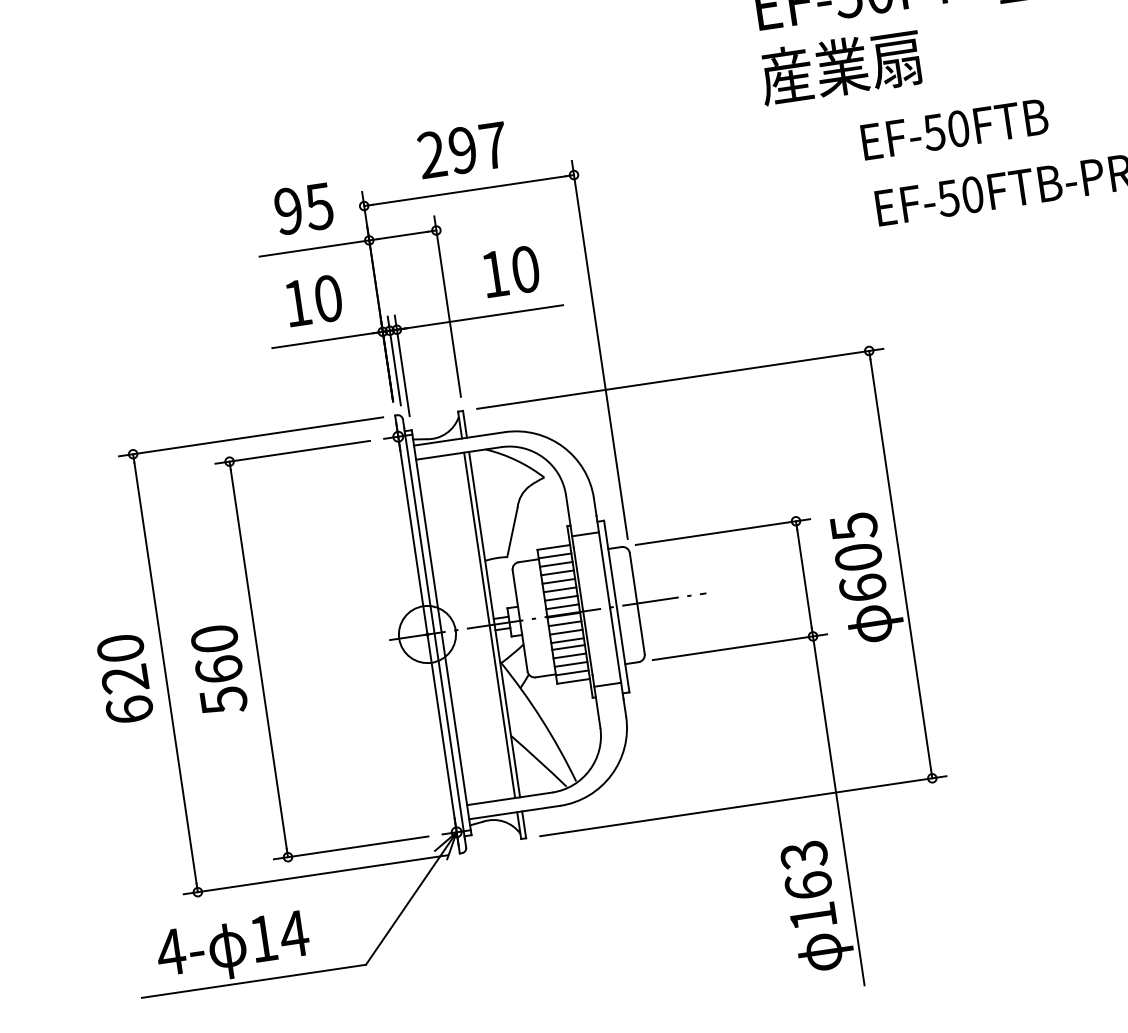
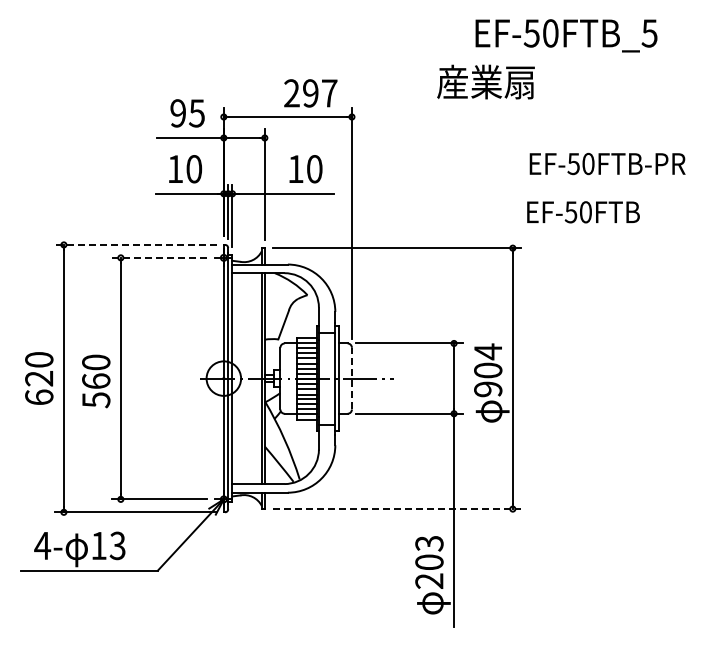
text: (840, 66) -> (485, 81), moved
text: (954, 129) -> (583, 212), moved
text: (462, 150) -> (310, 93), moved
line: (250, 436) -> (135, 244), solid -> dashed
line: (291, 451) -> (158, 257), solid -> dashed
text: (858, 557) -> (488, 370), 605 -> 904
line: (636, 603) -> (351, 378), solid -> dashed
line: (743, 806) -> (397, 509), solid -> dashed
text: (810, 900) -> (429, 571), 163 -> 203
text: (293, 933) -> (117, 545), 14 -> 13

